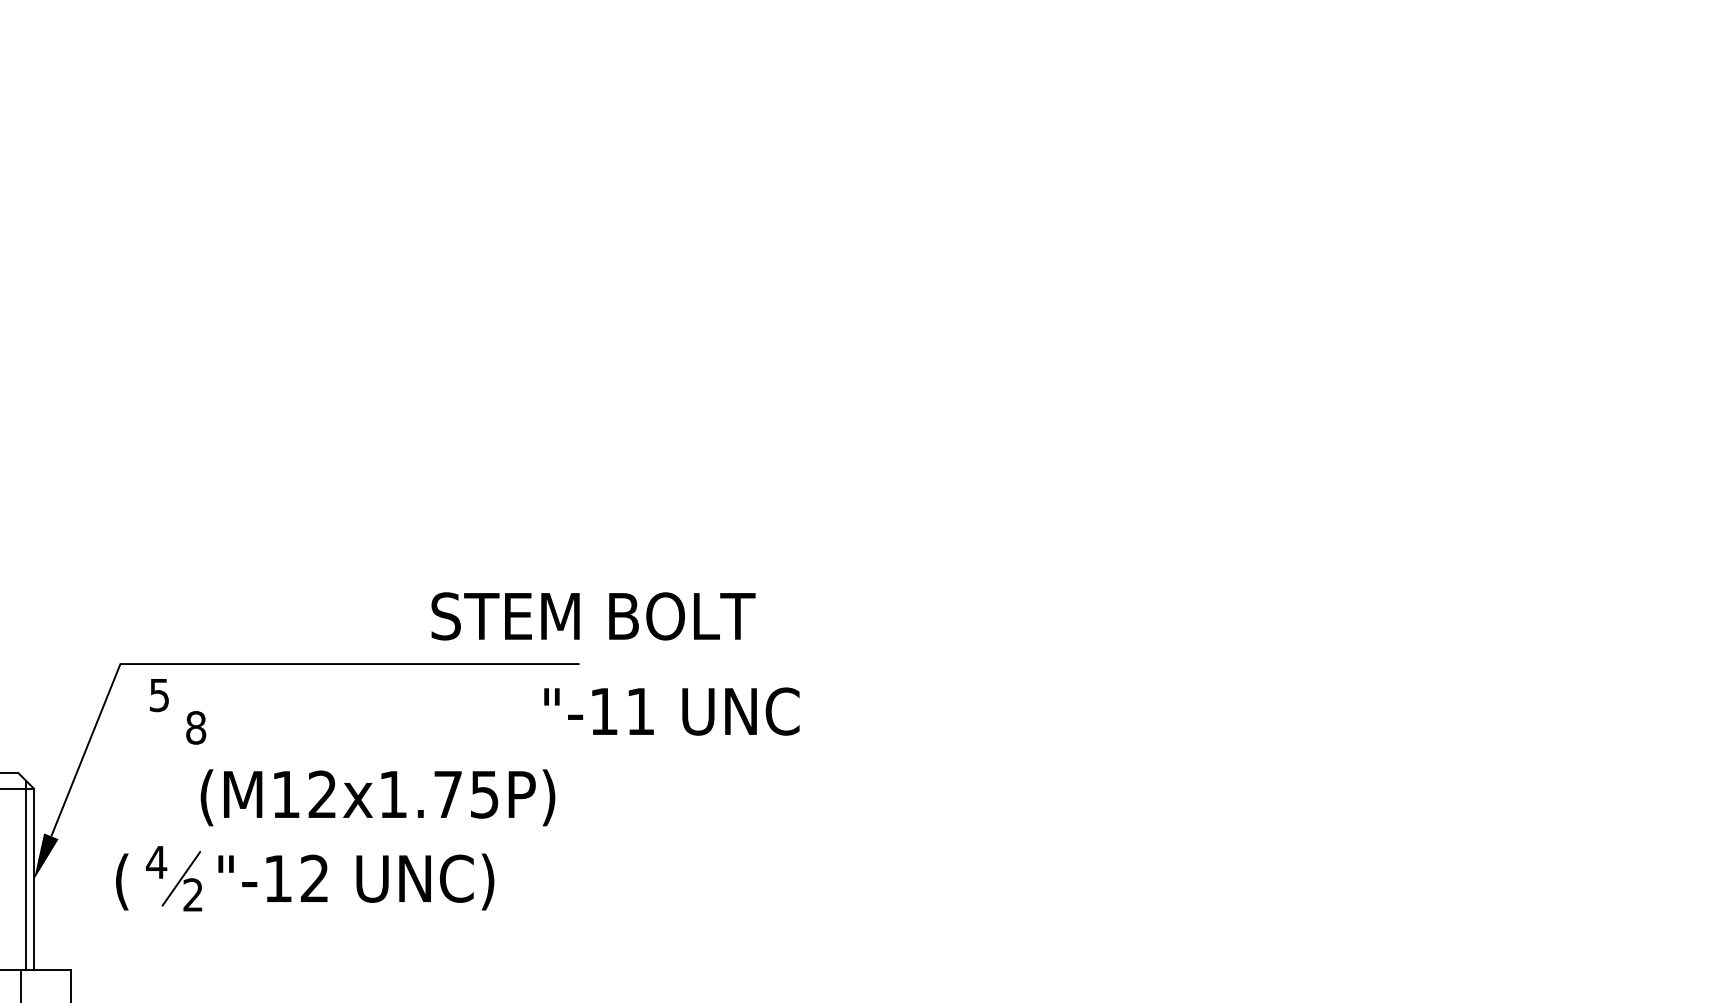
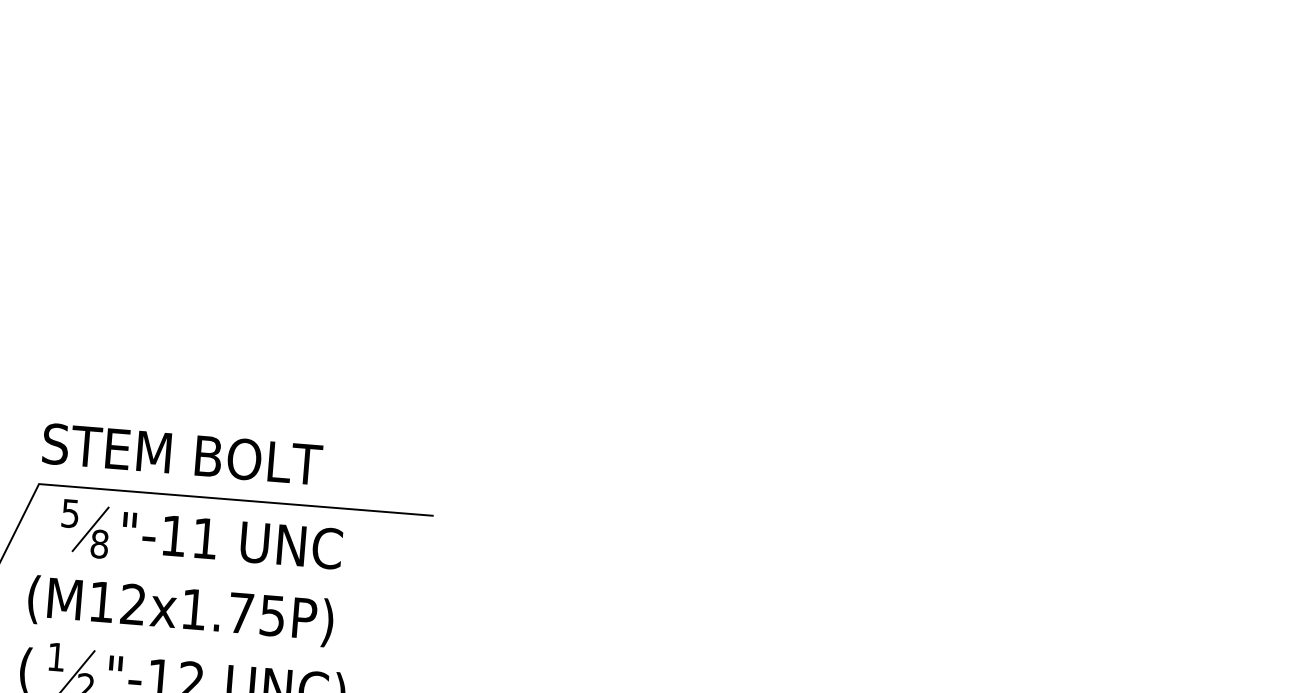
text: (593, 616) -> (182, 454), moved
line: (183, 711) -> (89, 529), added
text: (671, 711) -> (231, 540), moved
text: (377, 797) -> (180, 610), moved
text: (156, 862) -> (56, 657), 4 -> 1

